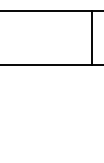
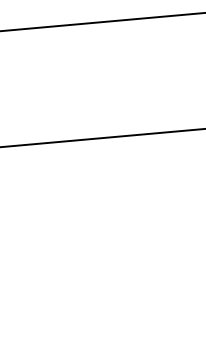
line: (91, 37) -> (158, 74), removed

